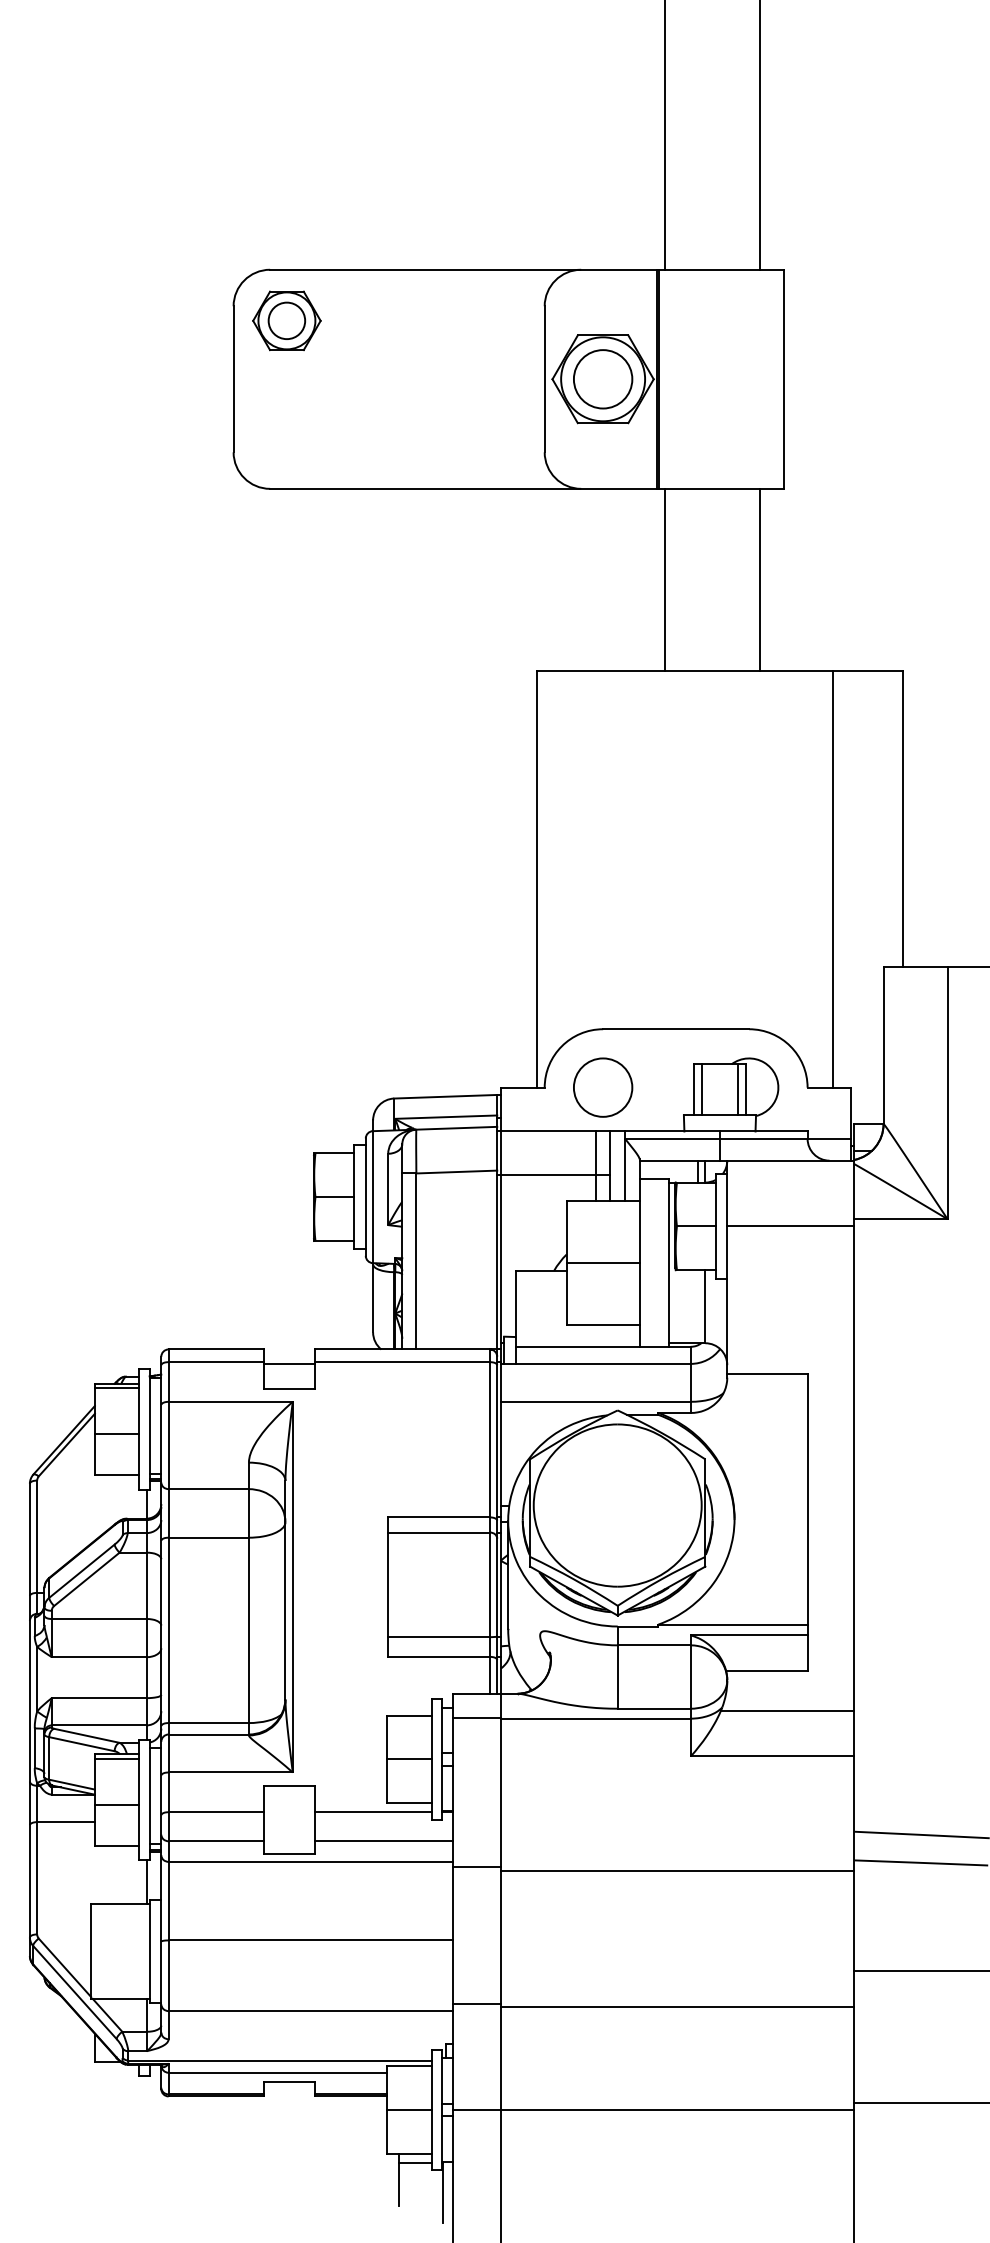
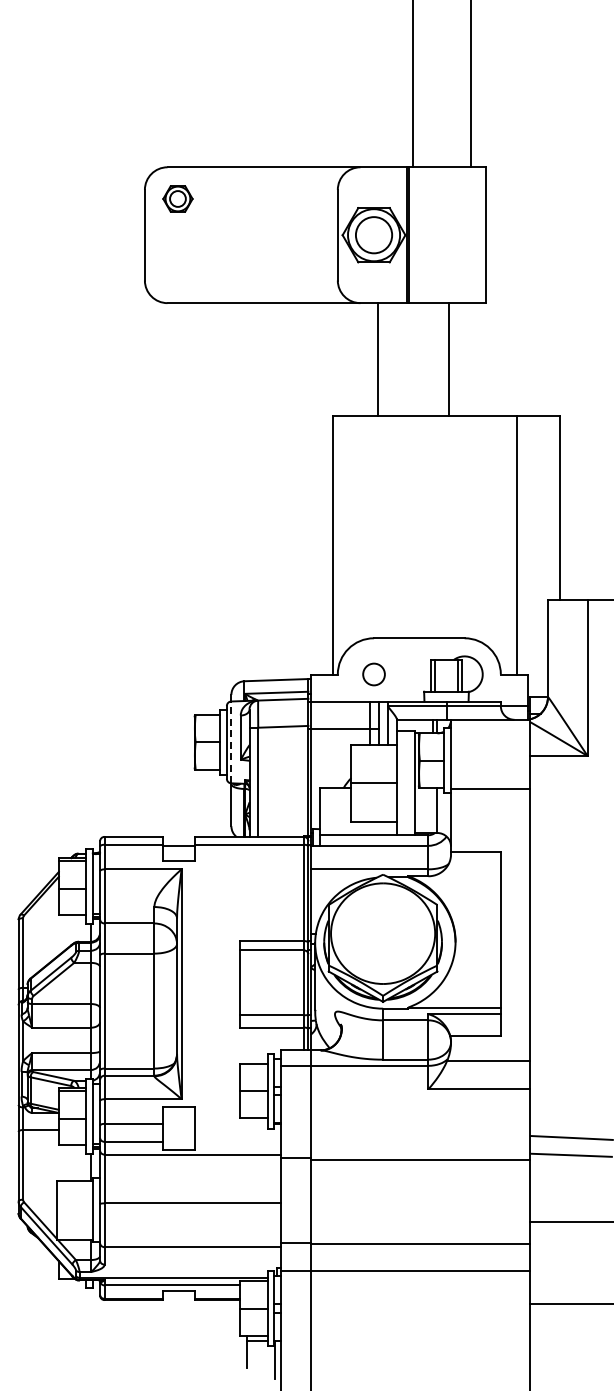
part: (286, 320) -> (177, 198), size x0.7
line: (665, 579) -> (377, 359), moved
line: (760, 579) -> (449, 359), moved
circle: (602, 1087) -> (373, 674), size x0.6
line: (373, 1197) -> (231, 742), solid -> dashed
line: (790, 1226) -> (490, 788), moved
line: (373, 1811) -> (231, 1123), removed
line: (384, 1840) -> (238, 1141), removed
line: (653, 2109) -> (405, 1270), moved

